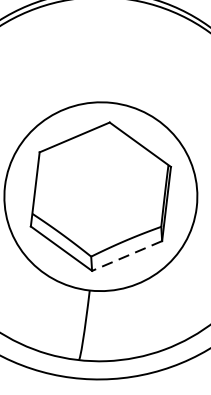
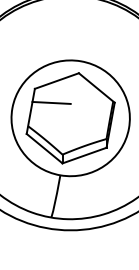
line: (68, 172) -> (51, 102), added
line: (127, 255) -> (84, 155), dashed -> solid

